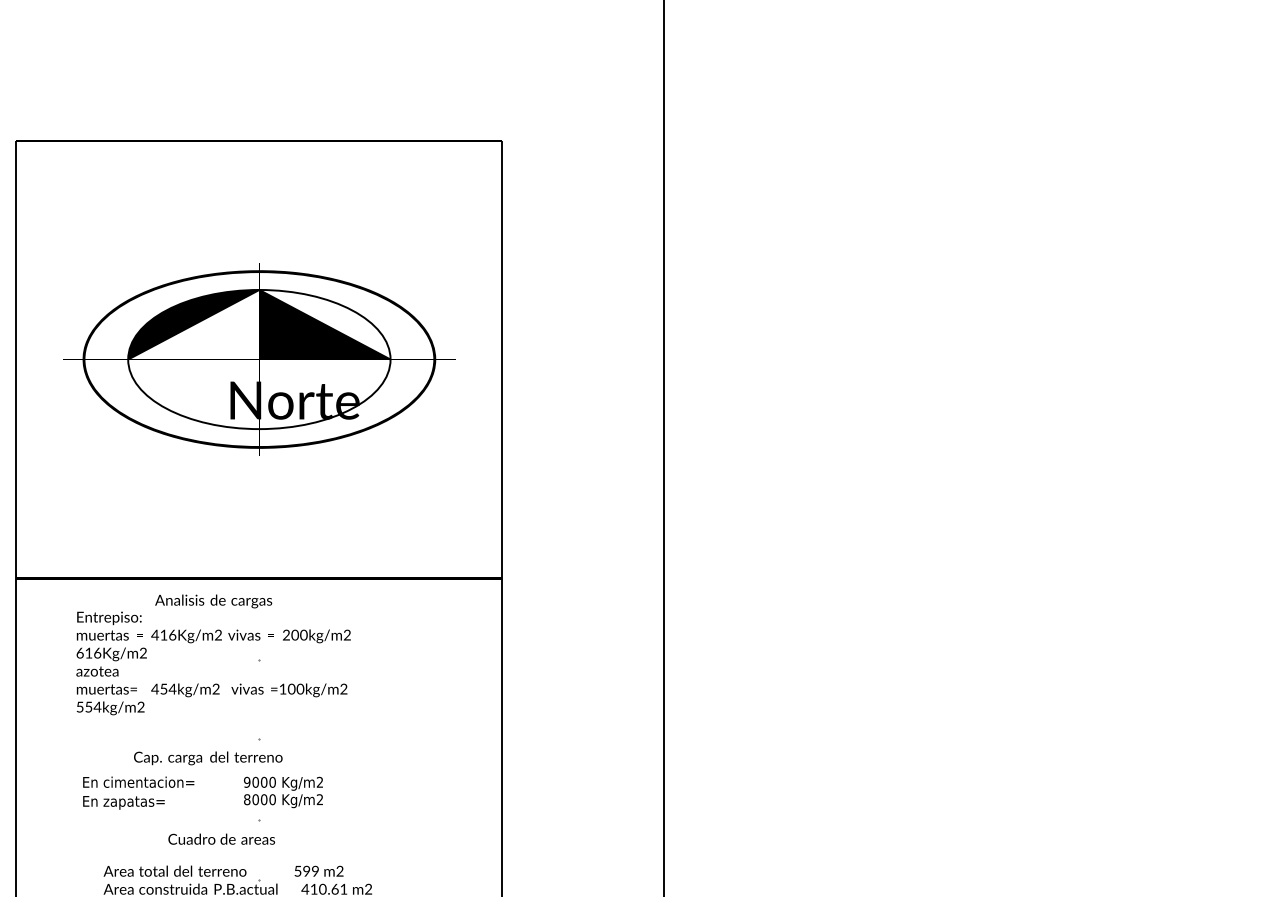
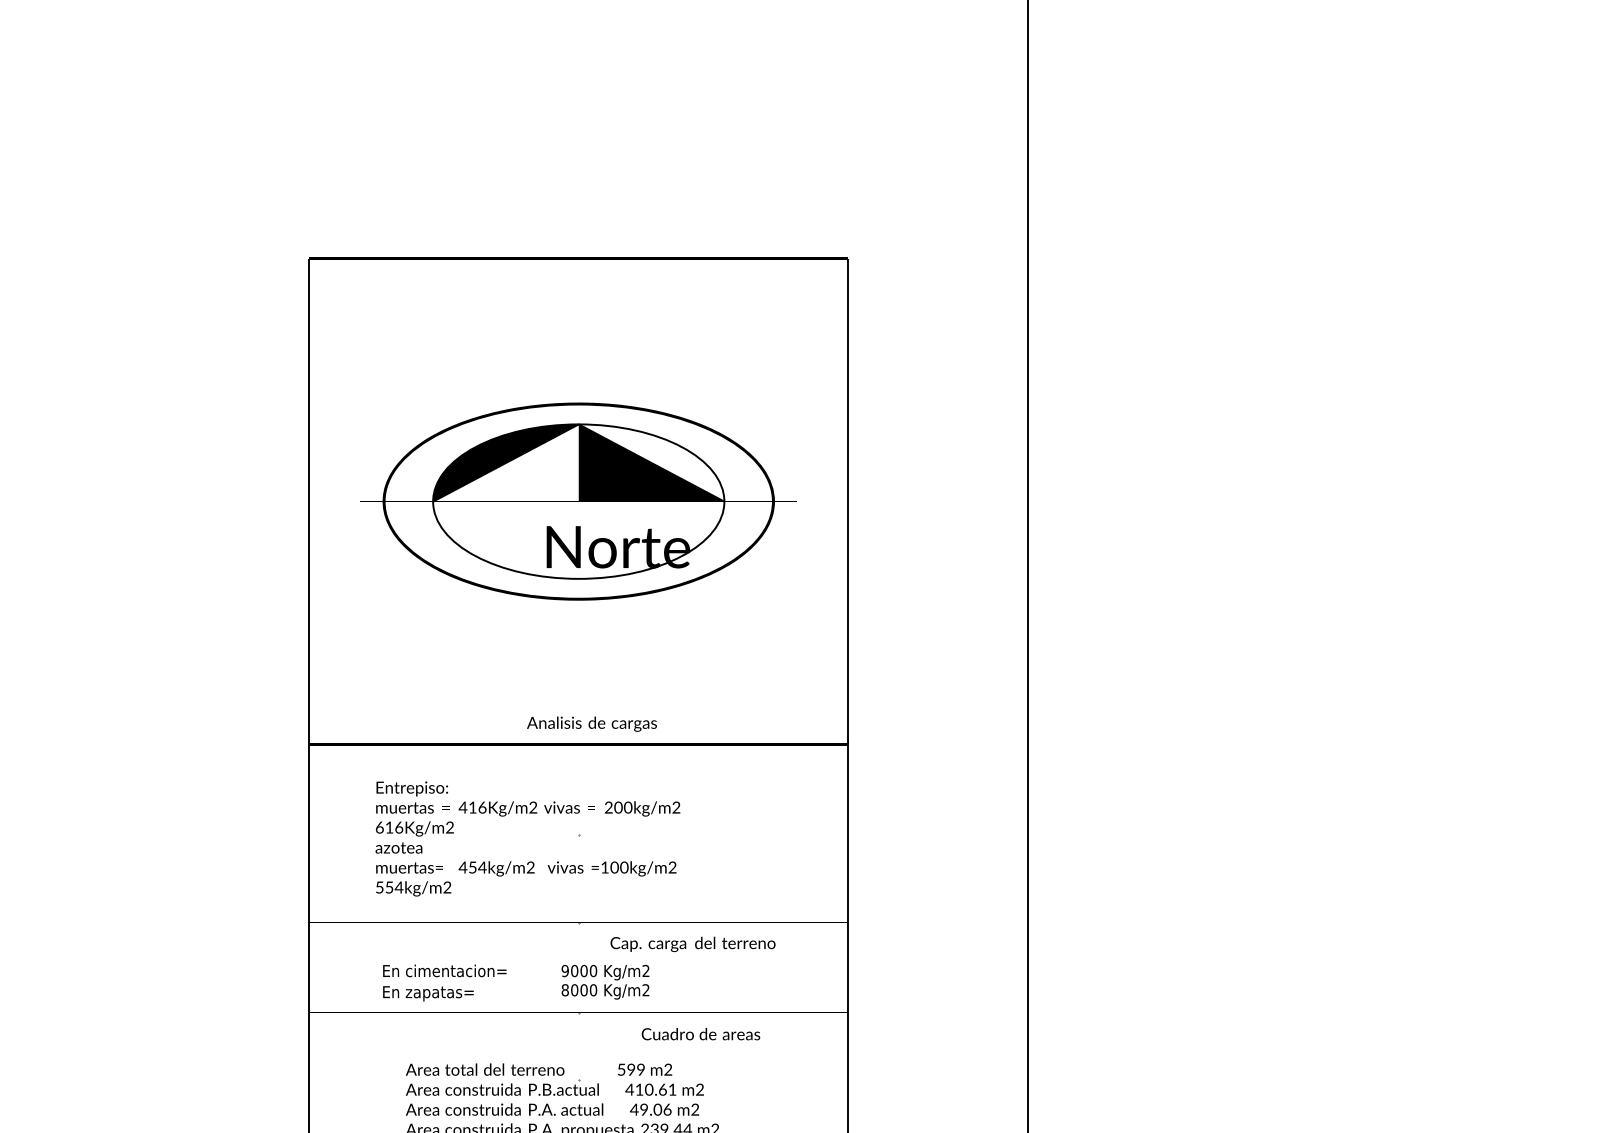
text: (213, 600) -> (591, 723), moved
text: (207, 757) -> (692, 943), moved
text: (221, 839) -> (700, 1034), moved

